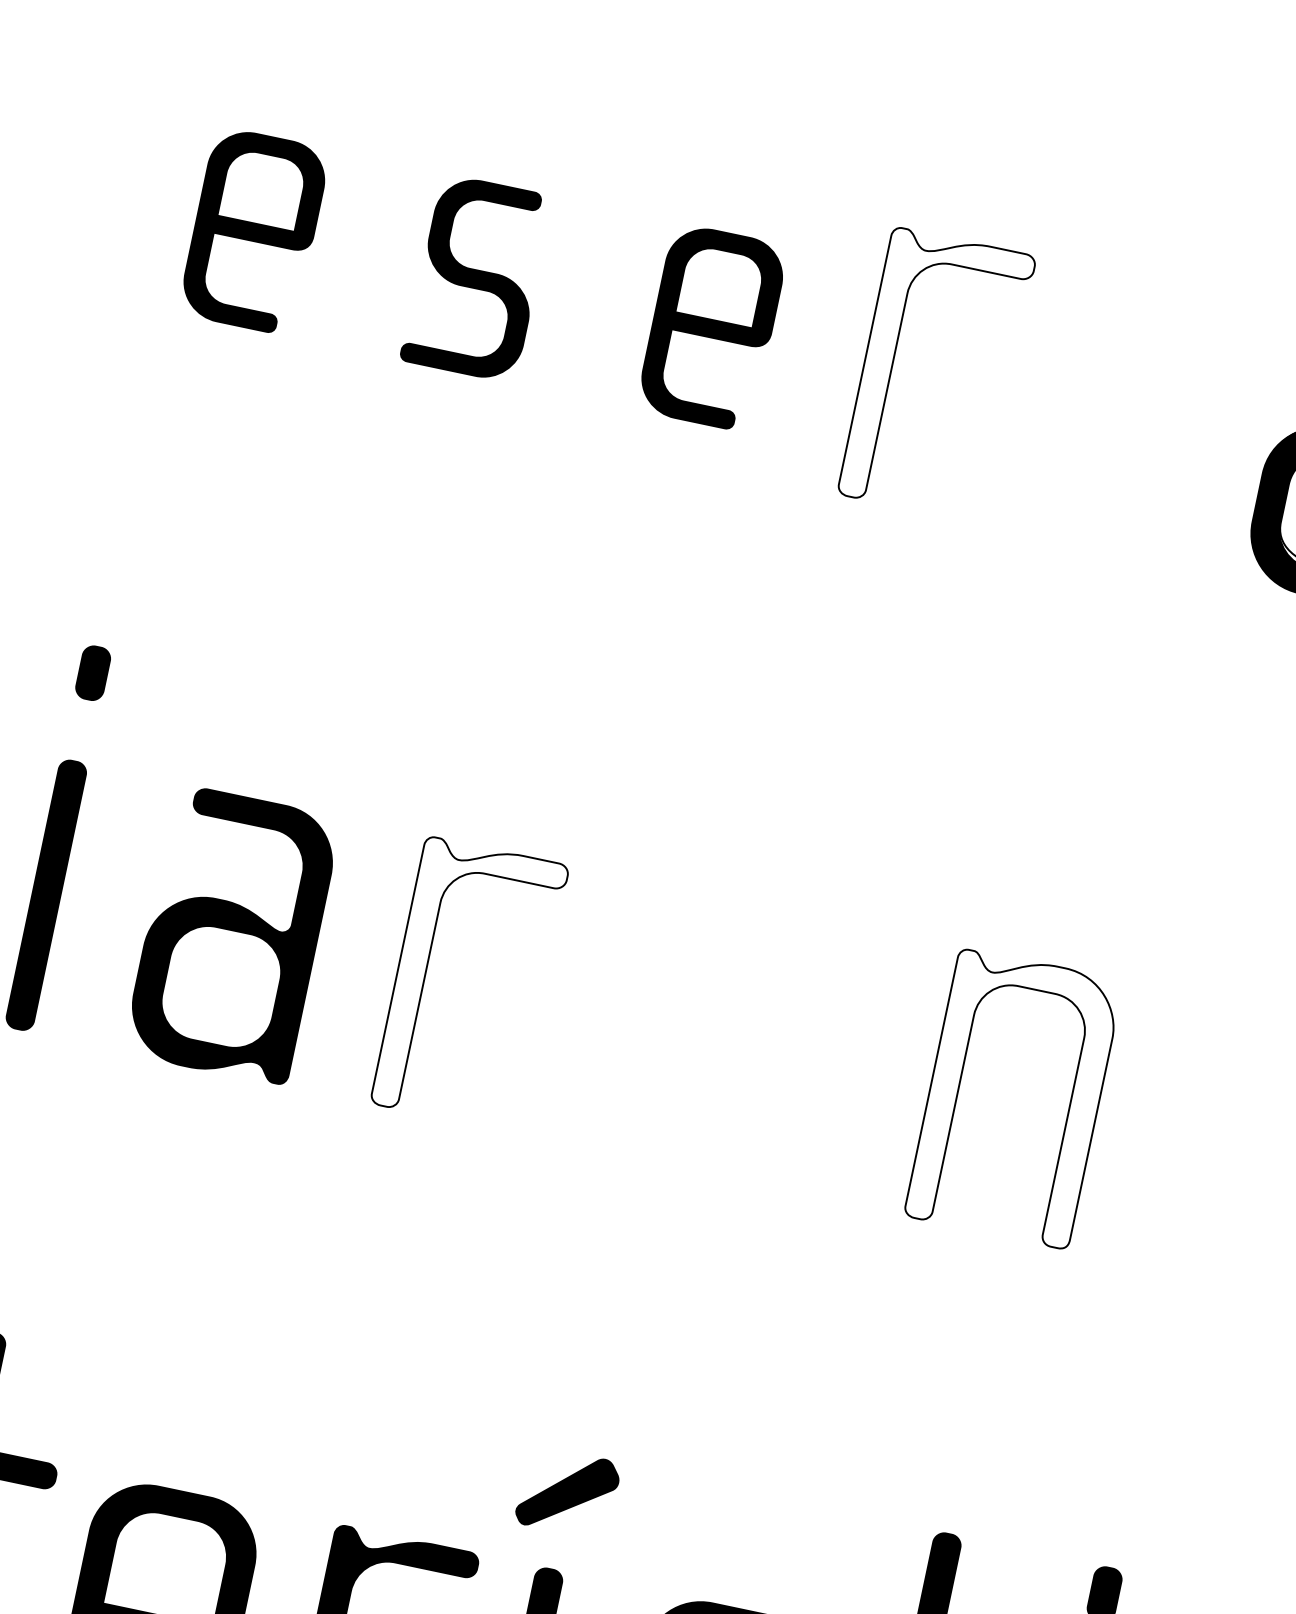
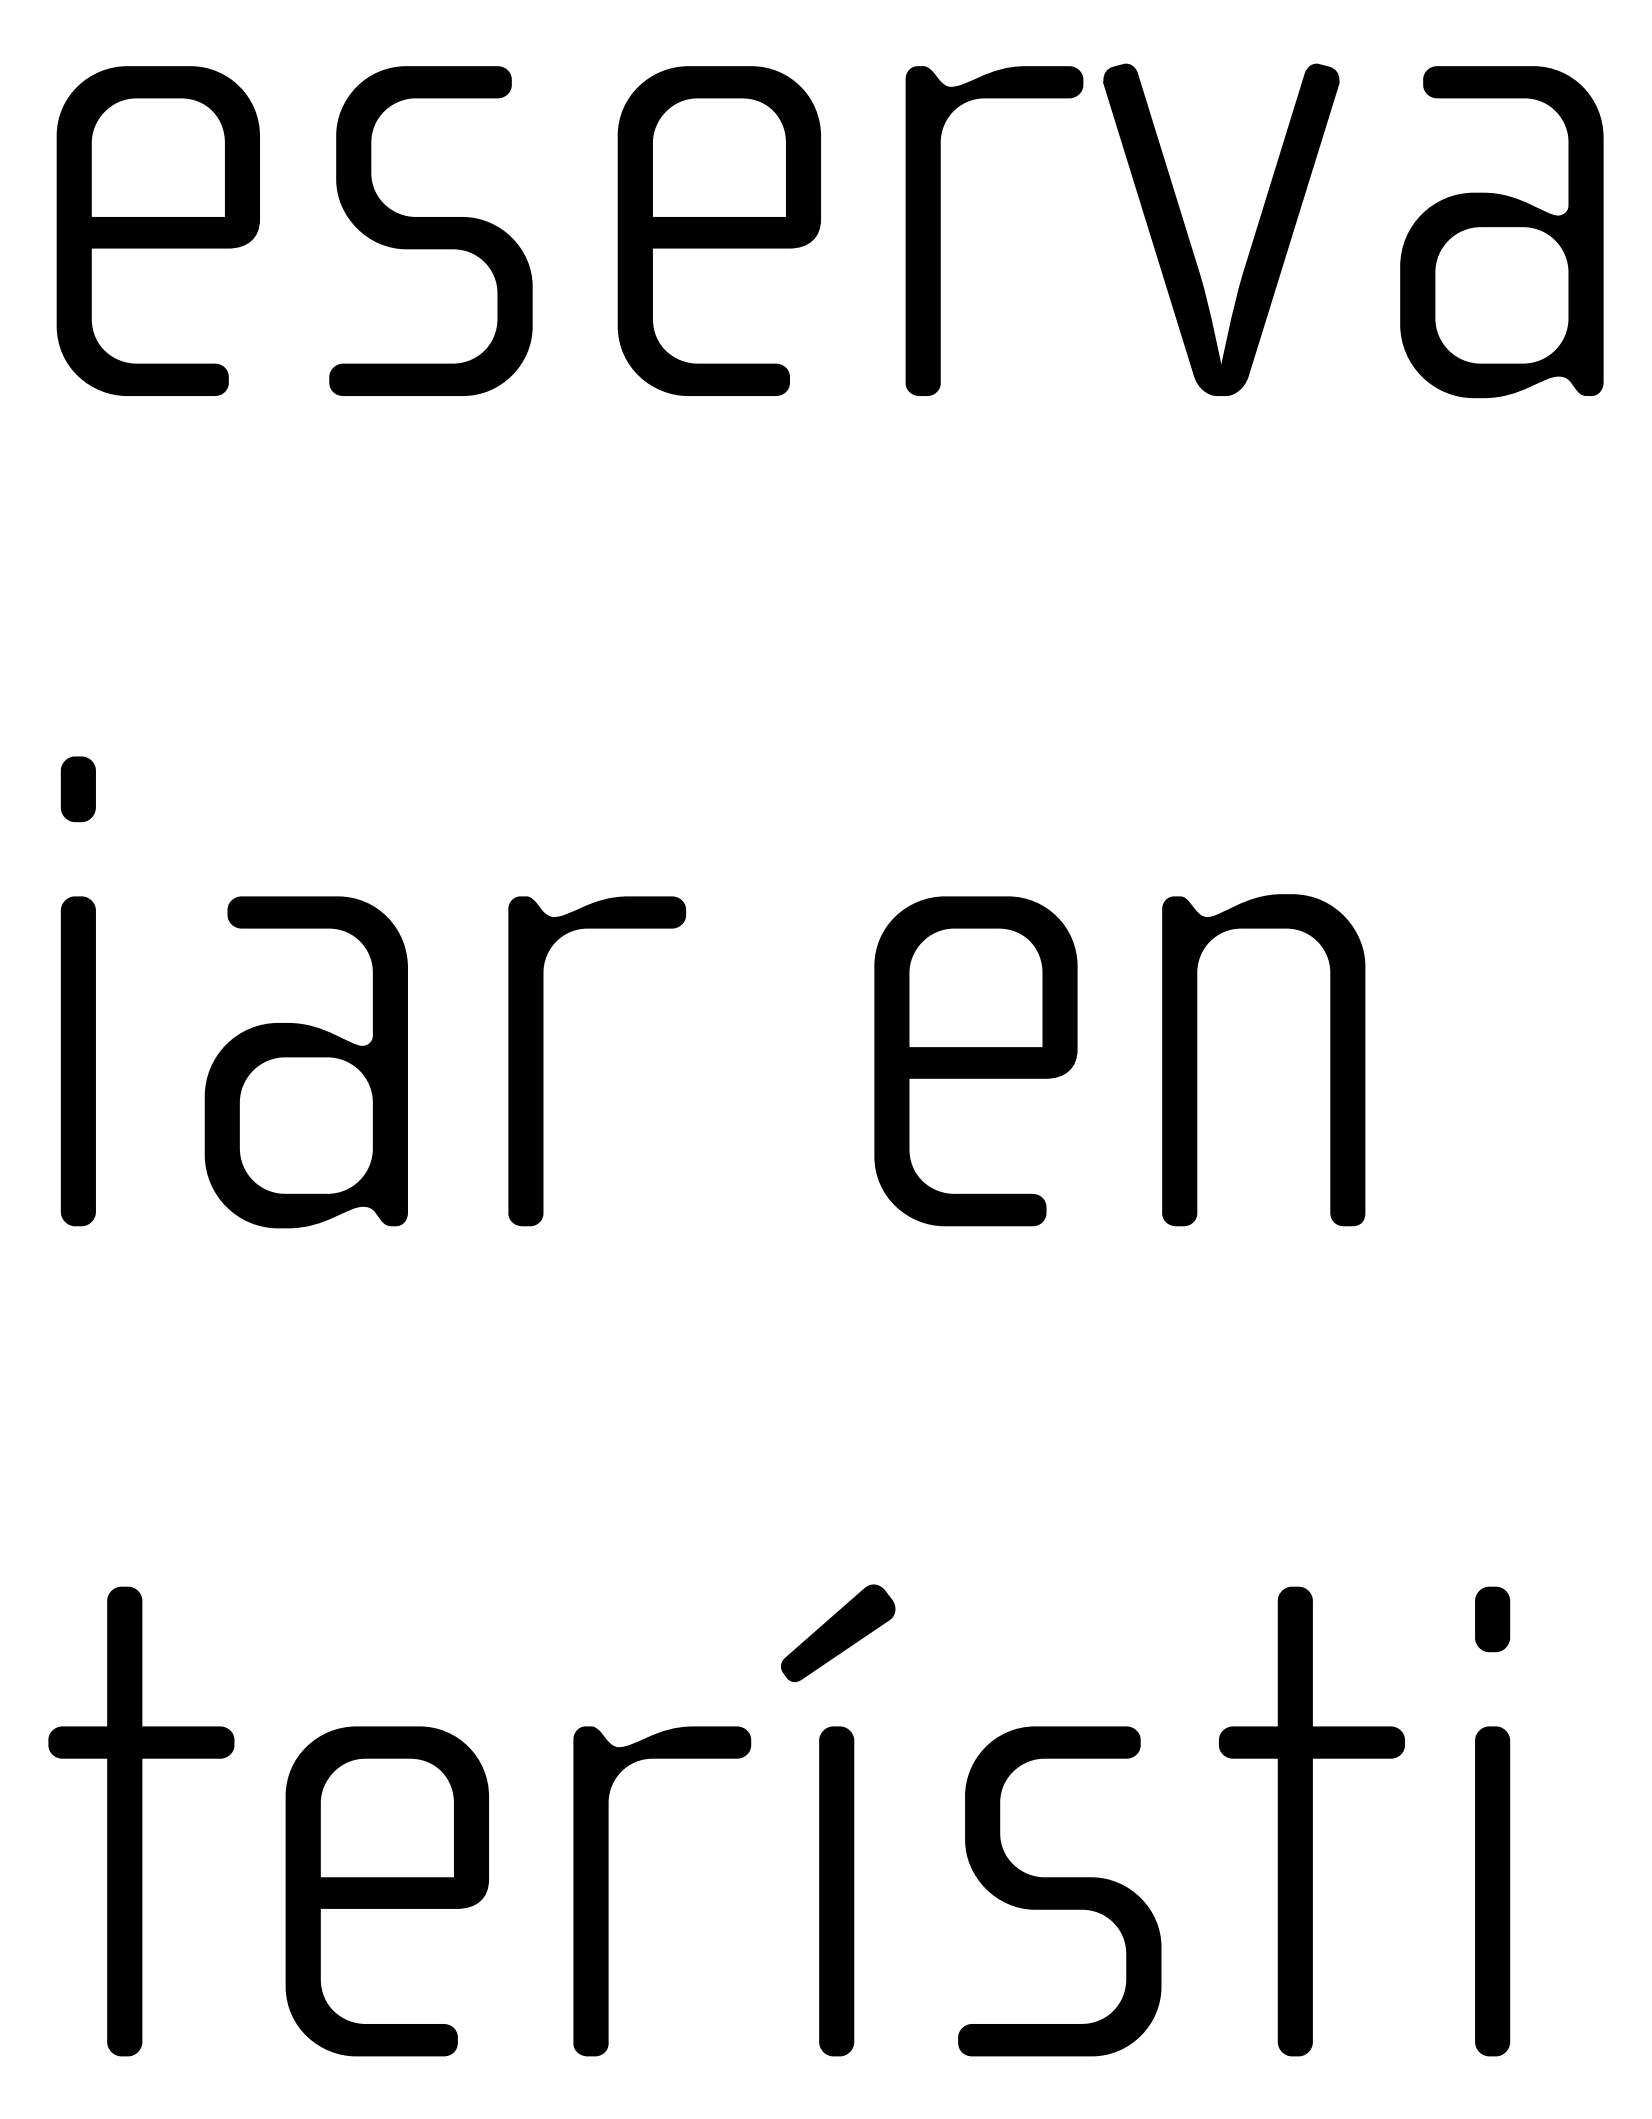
part: (253, 230) -> (157, 230), size x1.43
part: (476, 277) -> (430, 230), size x1.43
part: (711, 327) -> (718, 230), size x1.43
fill: (936, 375) -> (994, 231), added
part: (1146, 425) -> (1253, 238), added
fill: (470, 984) -> (597, 1061), added
part: (778, 1049) -> (975, 1061), added
fill: (1013, 1098) -> (1263, 1060), added

